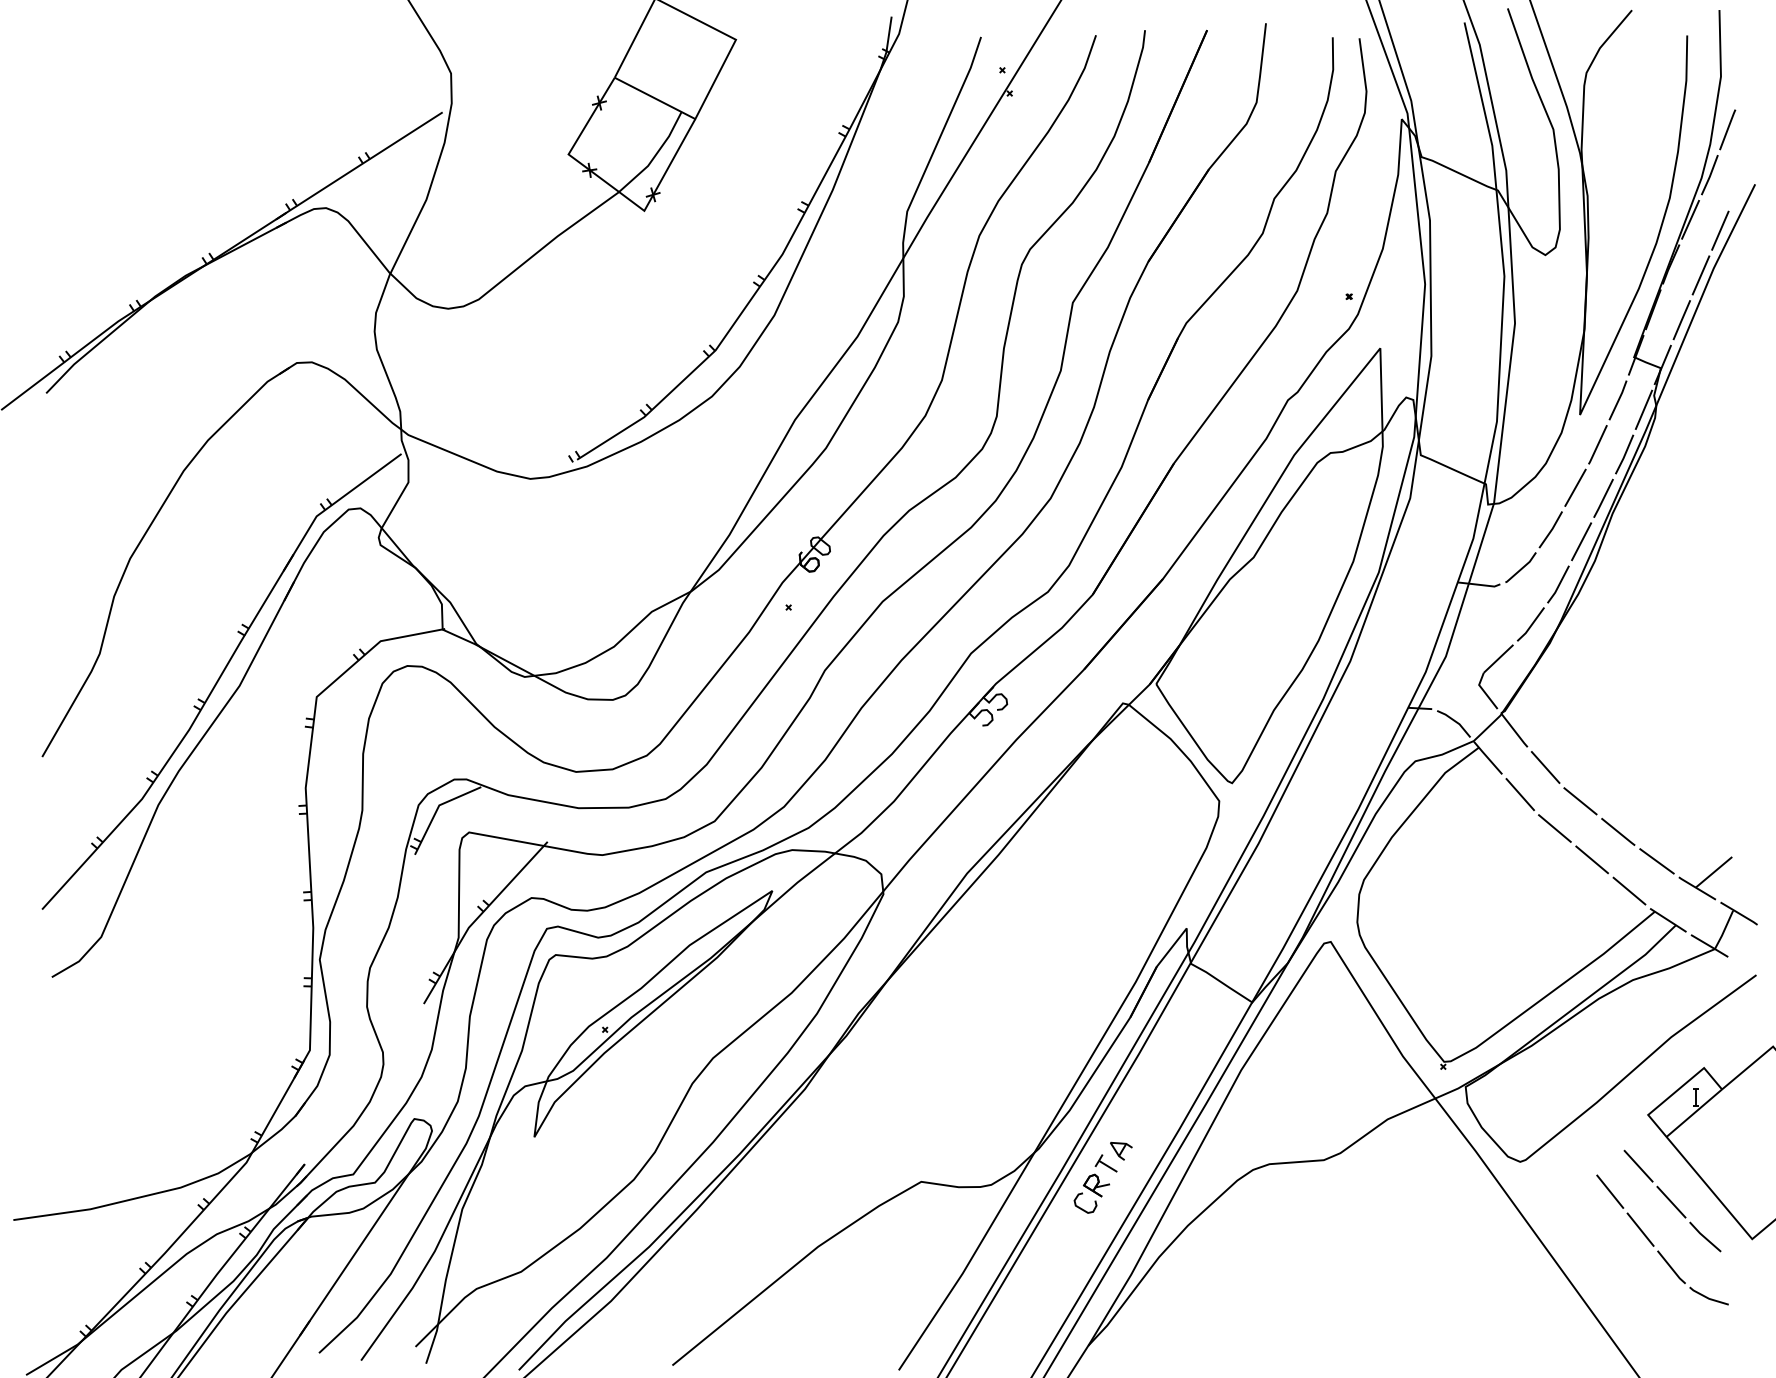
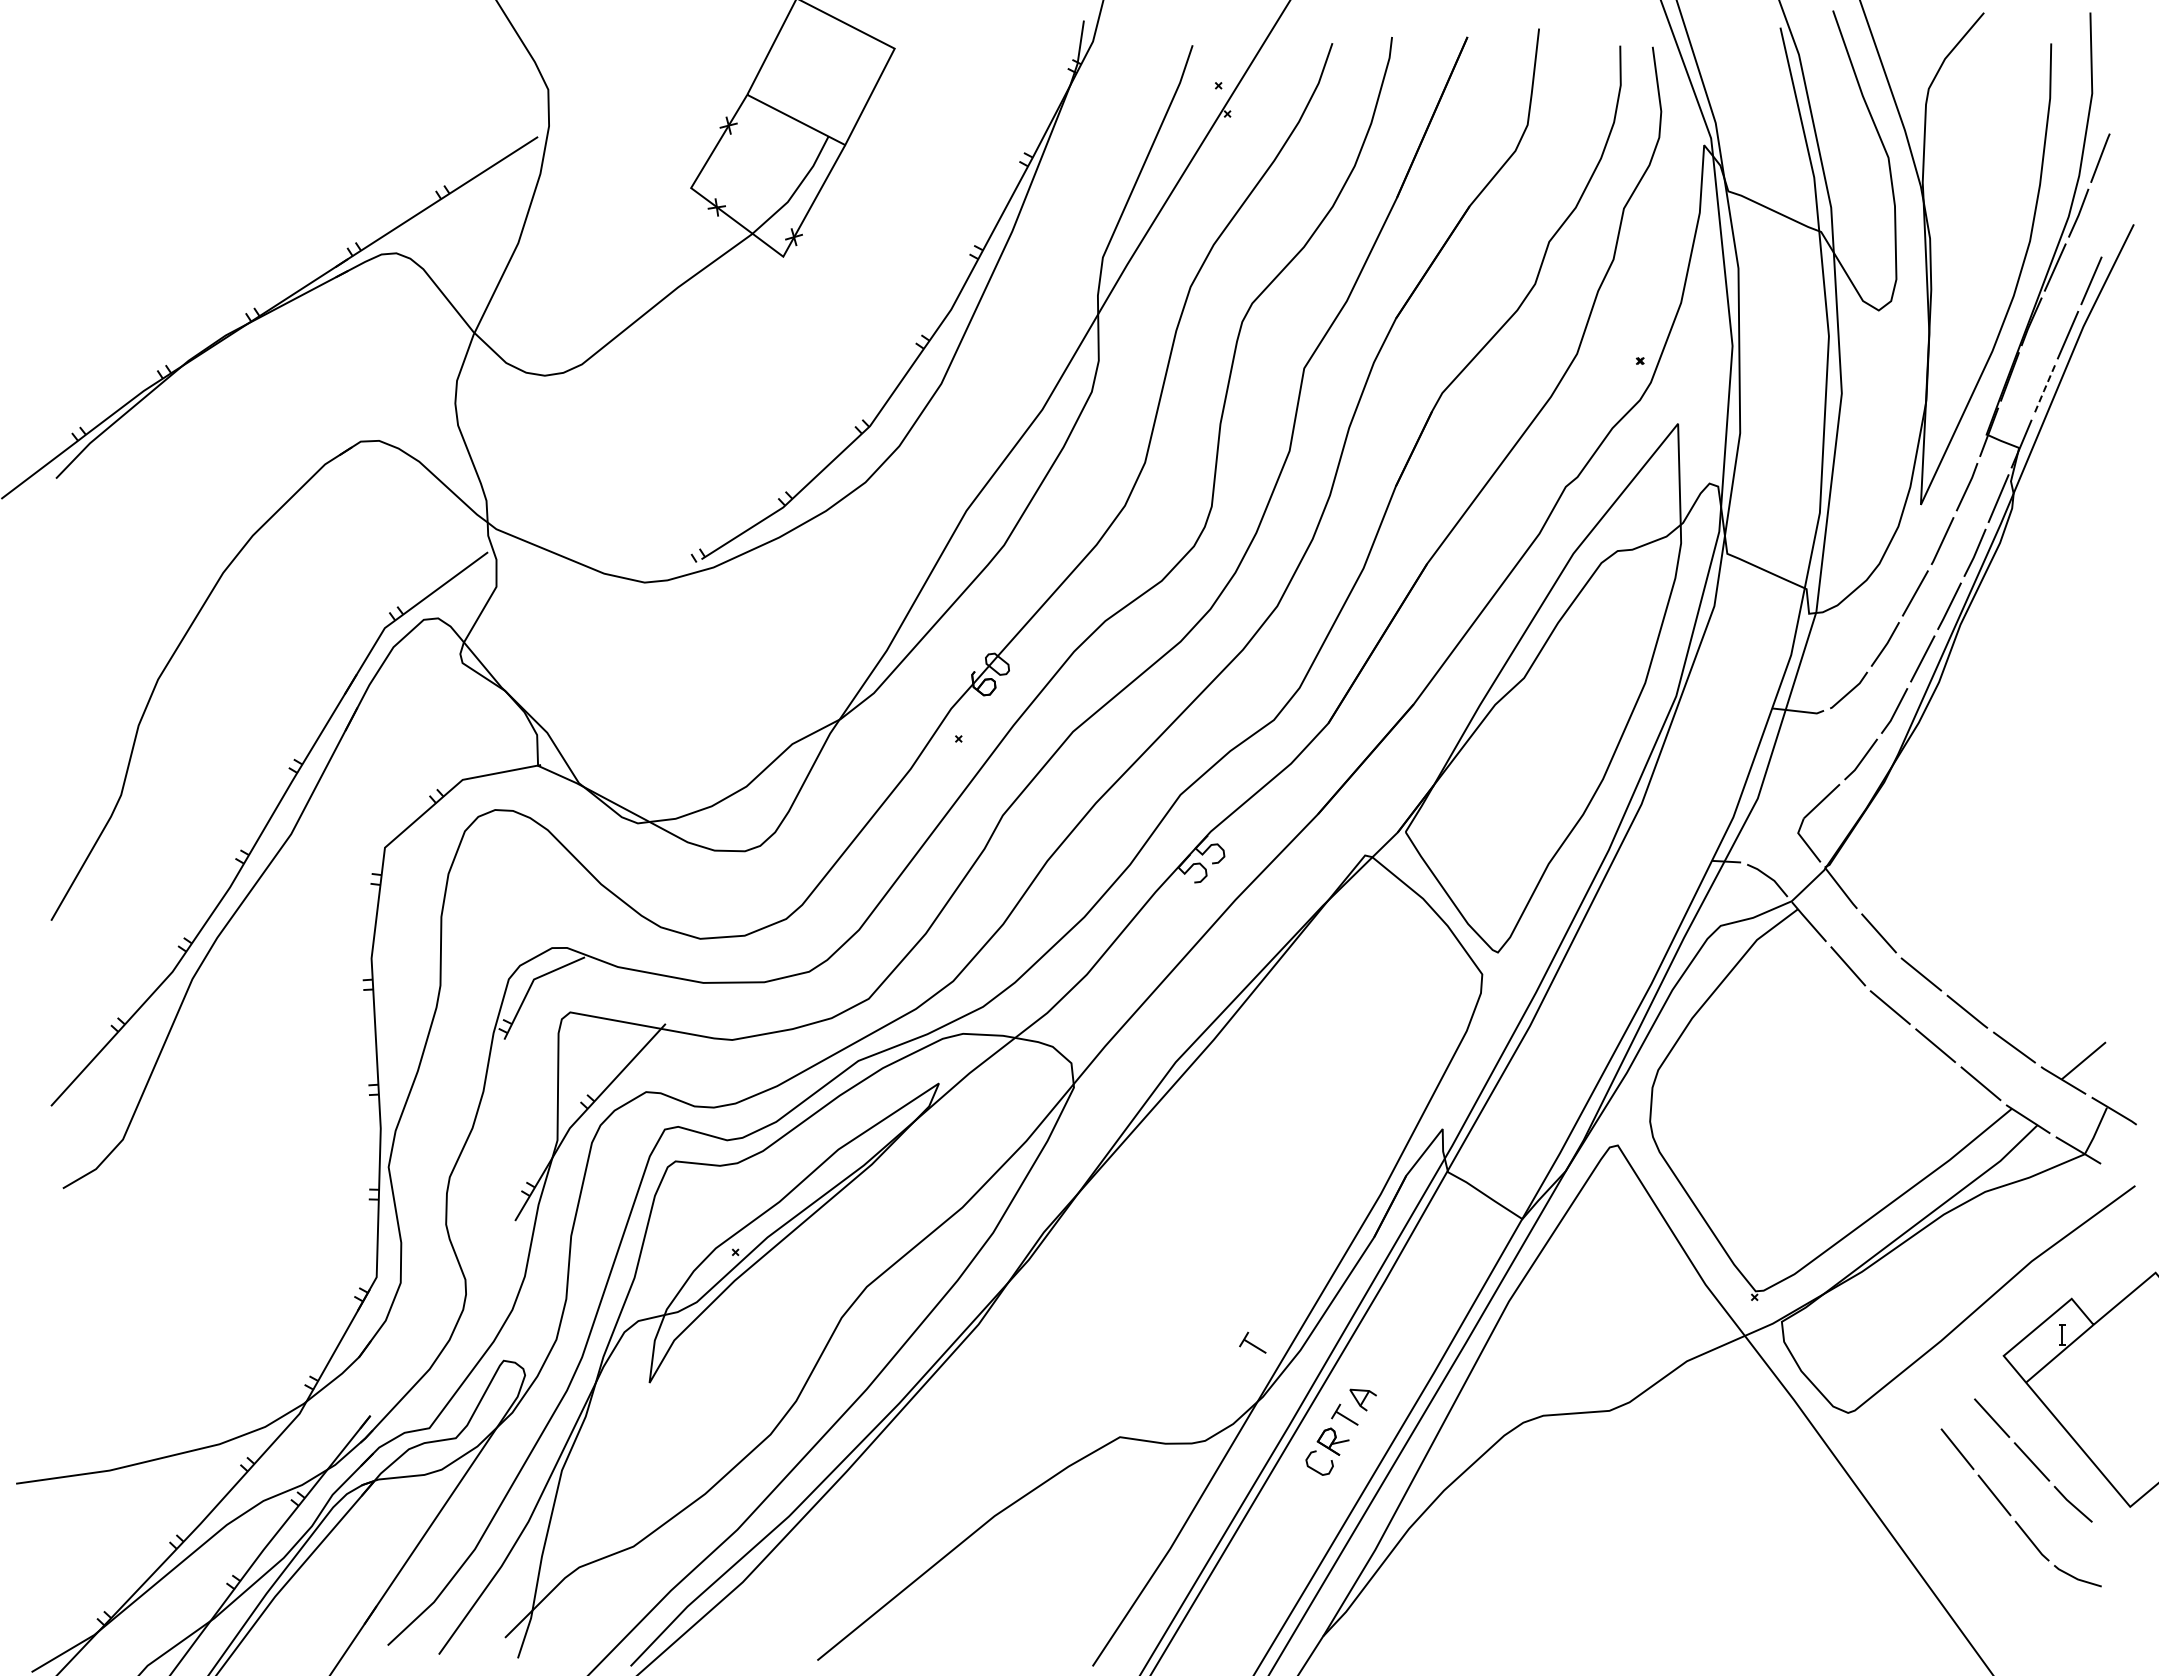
line: (1681, 320) -> (2044, 390), solid -> dashed
part: (1030, 1103) -> (1252, 1342), added

